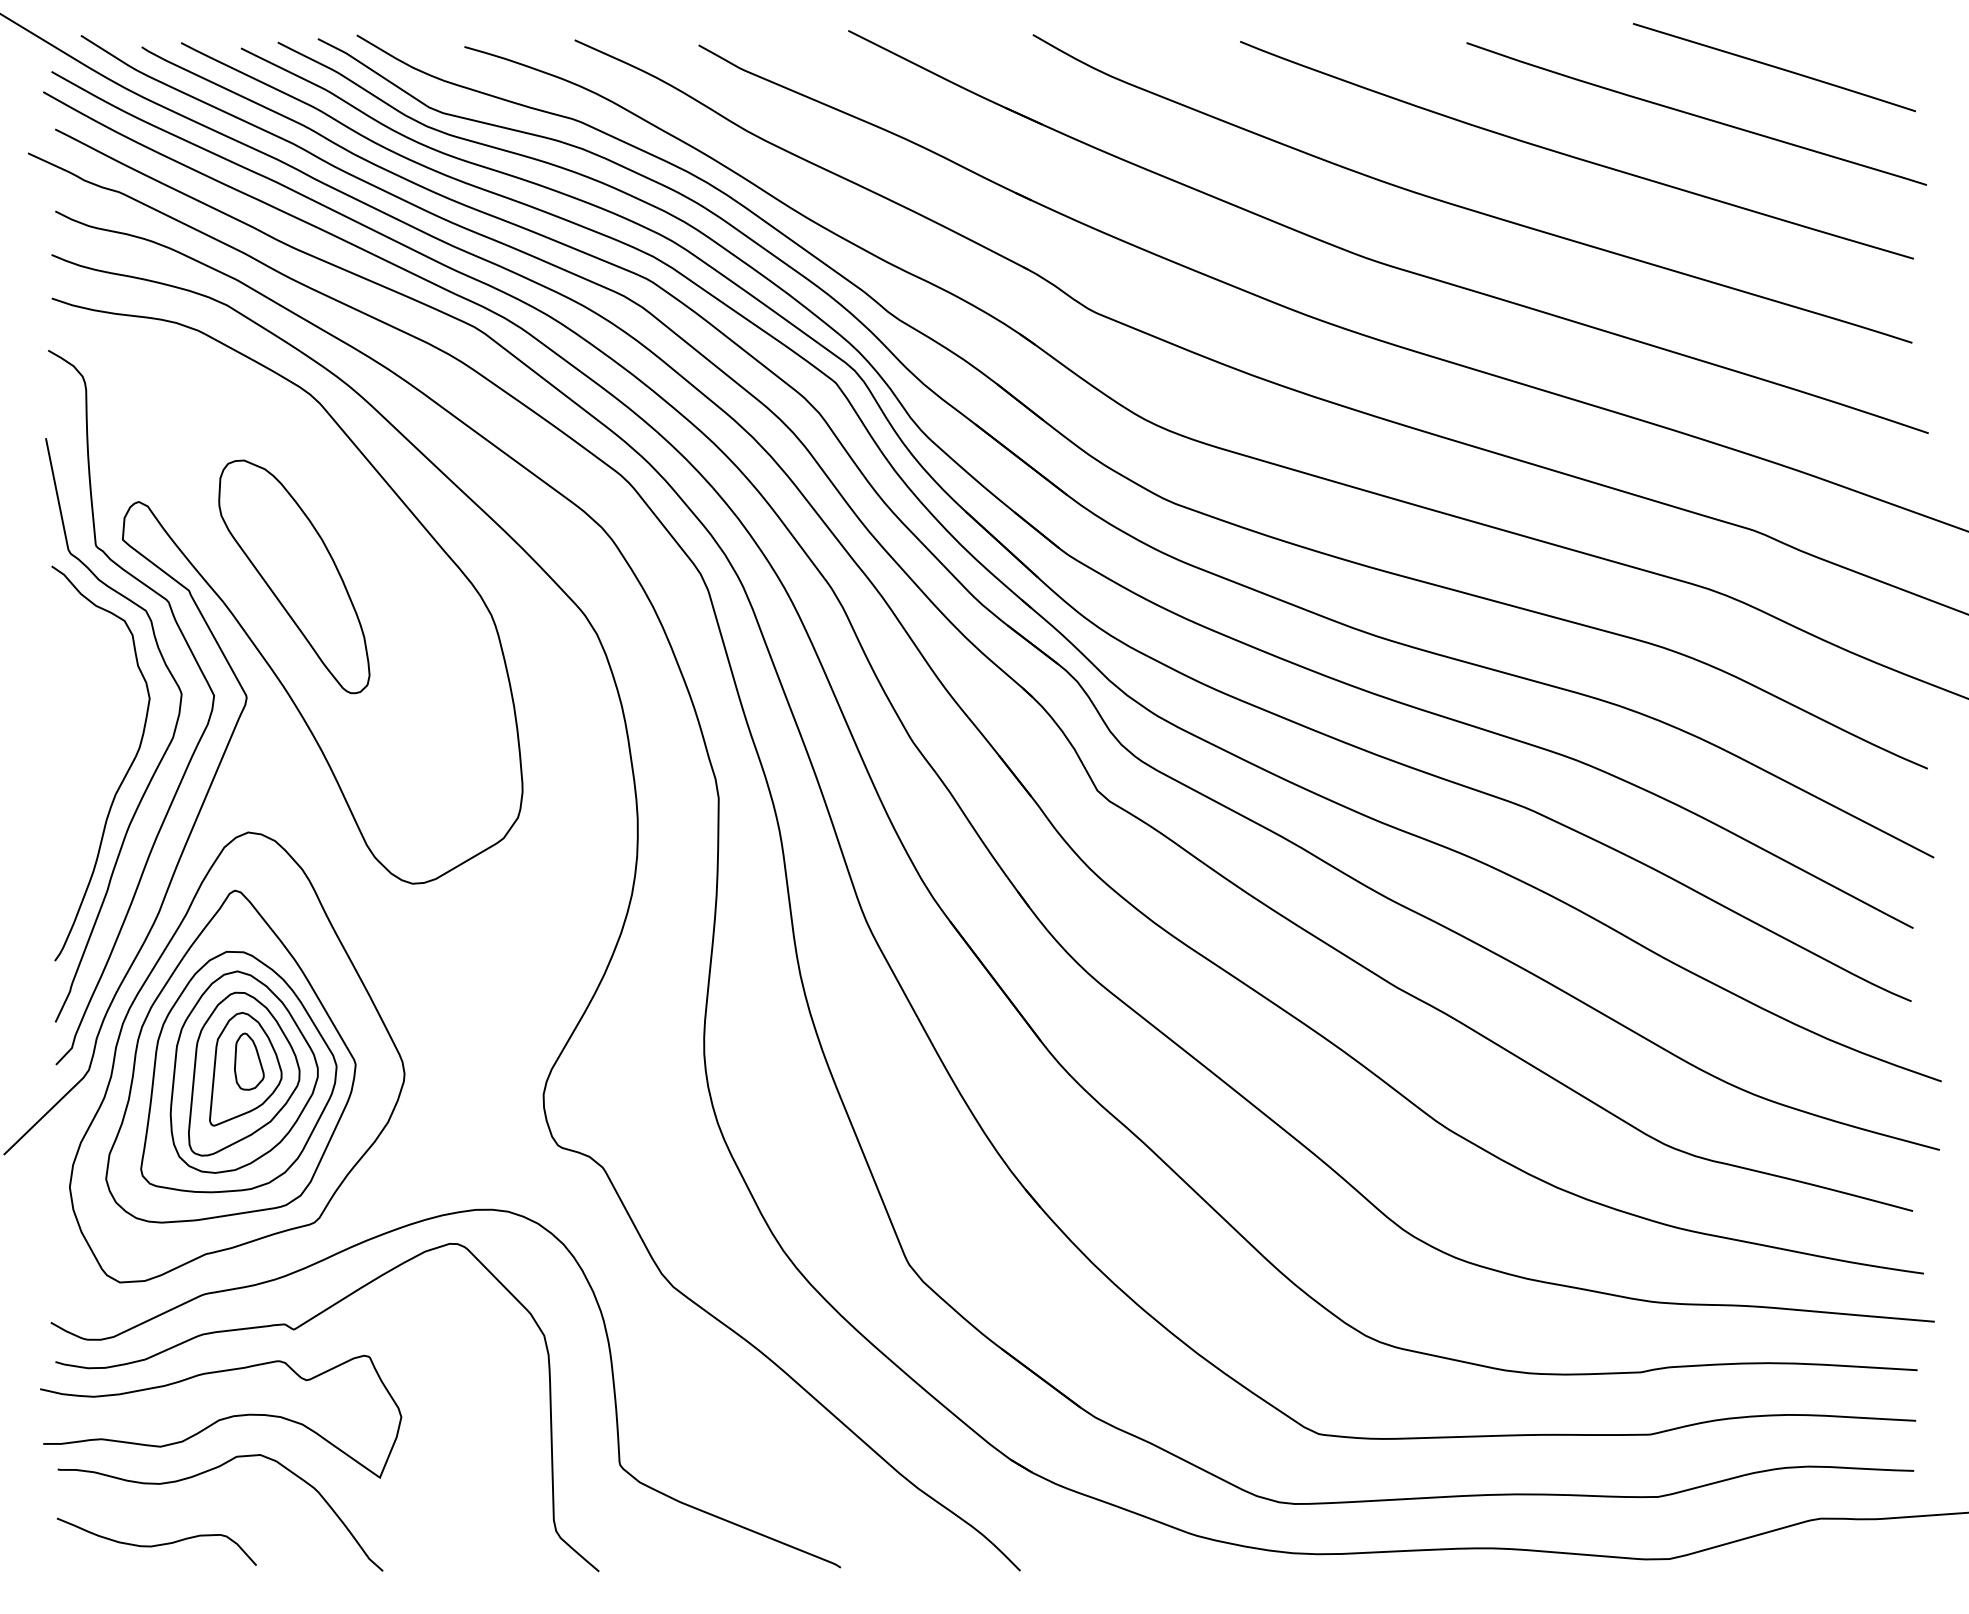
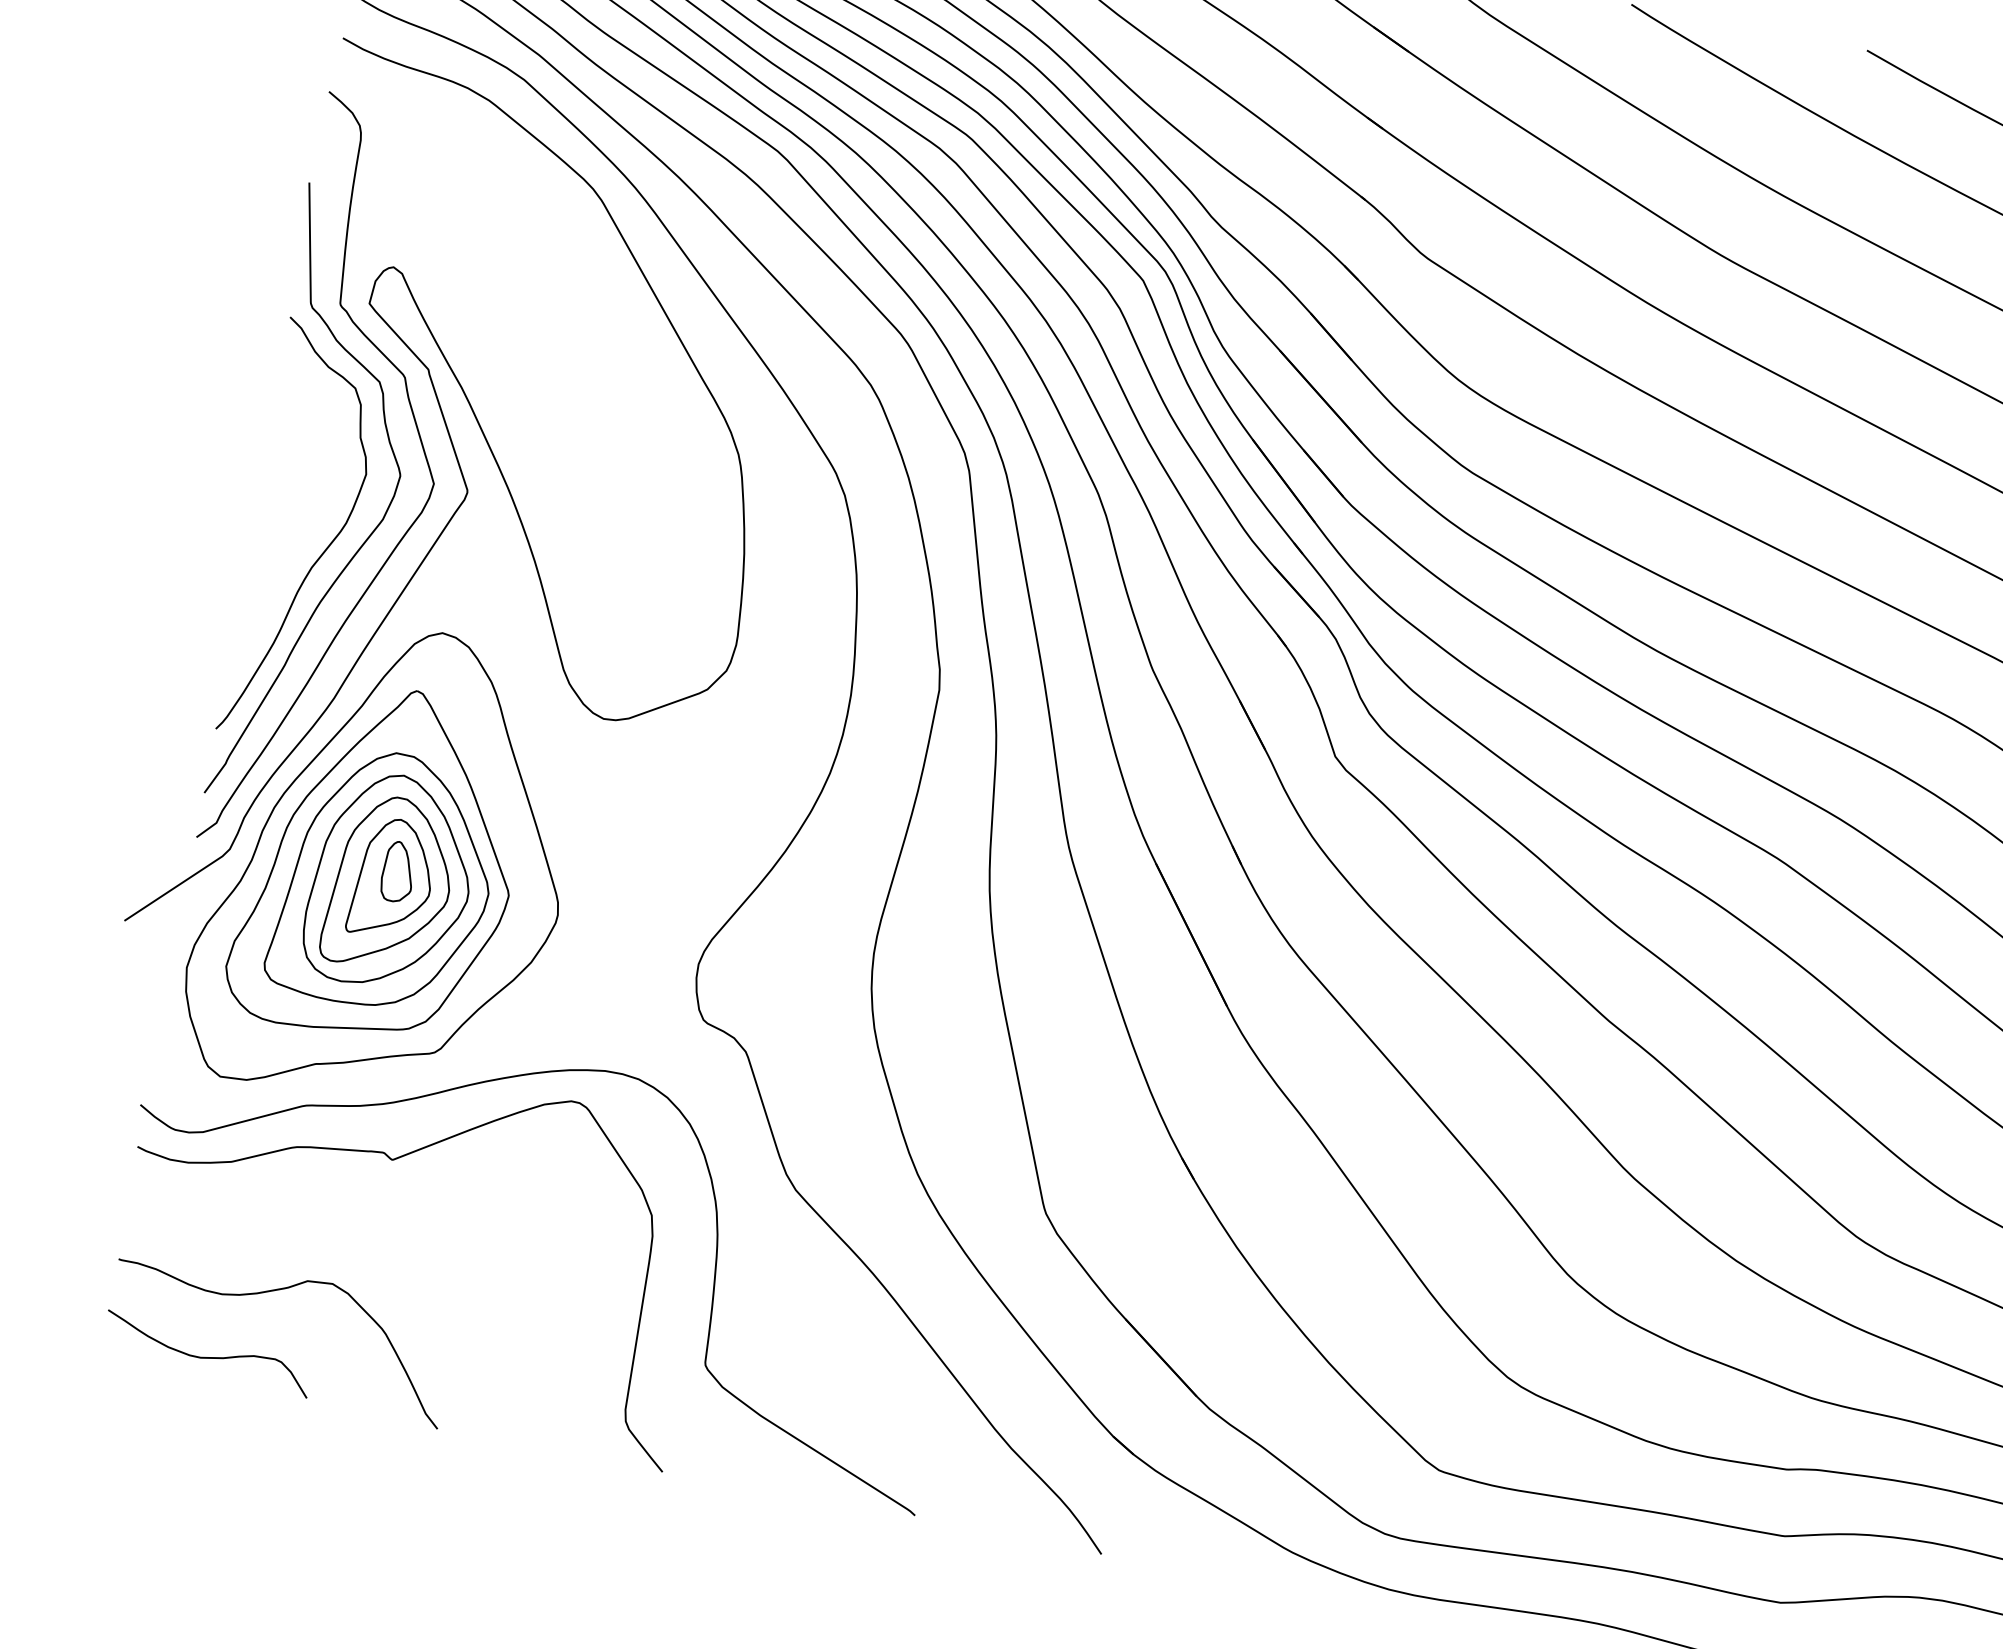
part: (294, 576) -> (541, 375), removed
curve: (221, 1418) -> (299, 1238), removed

